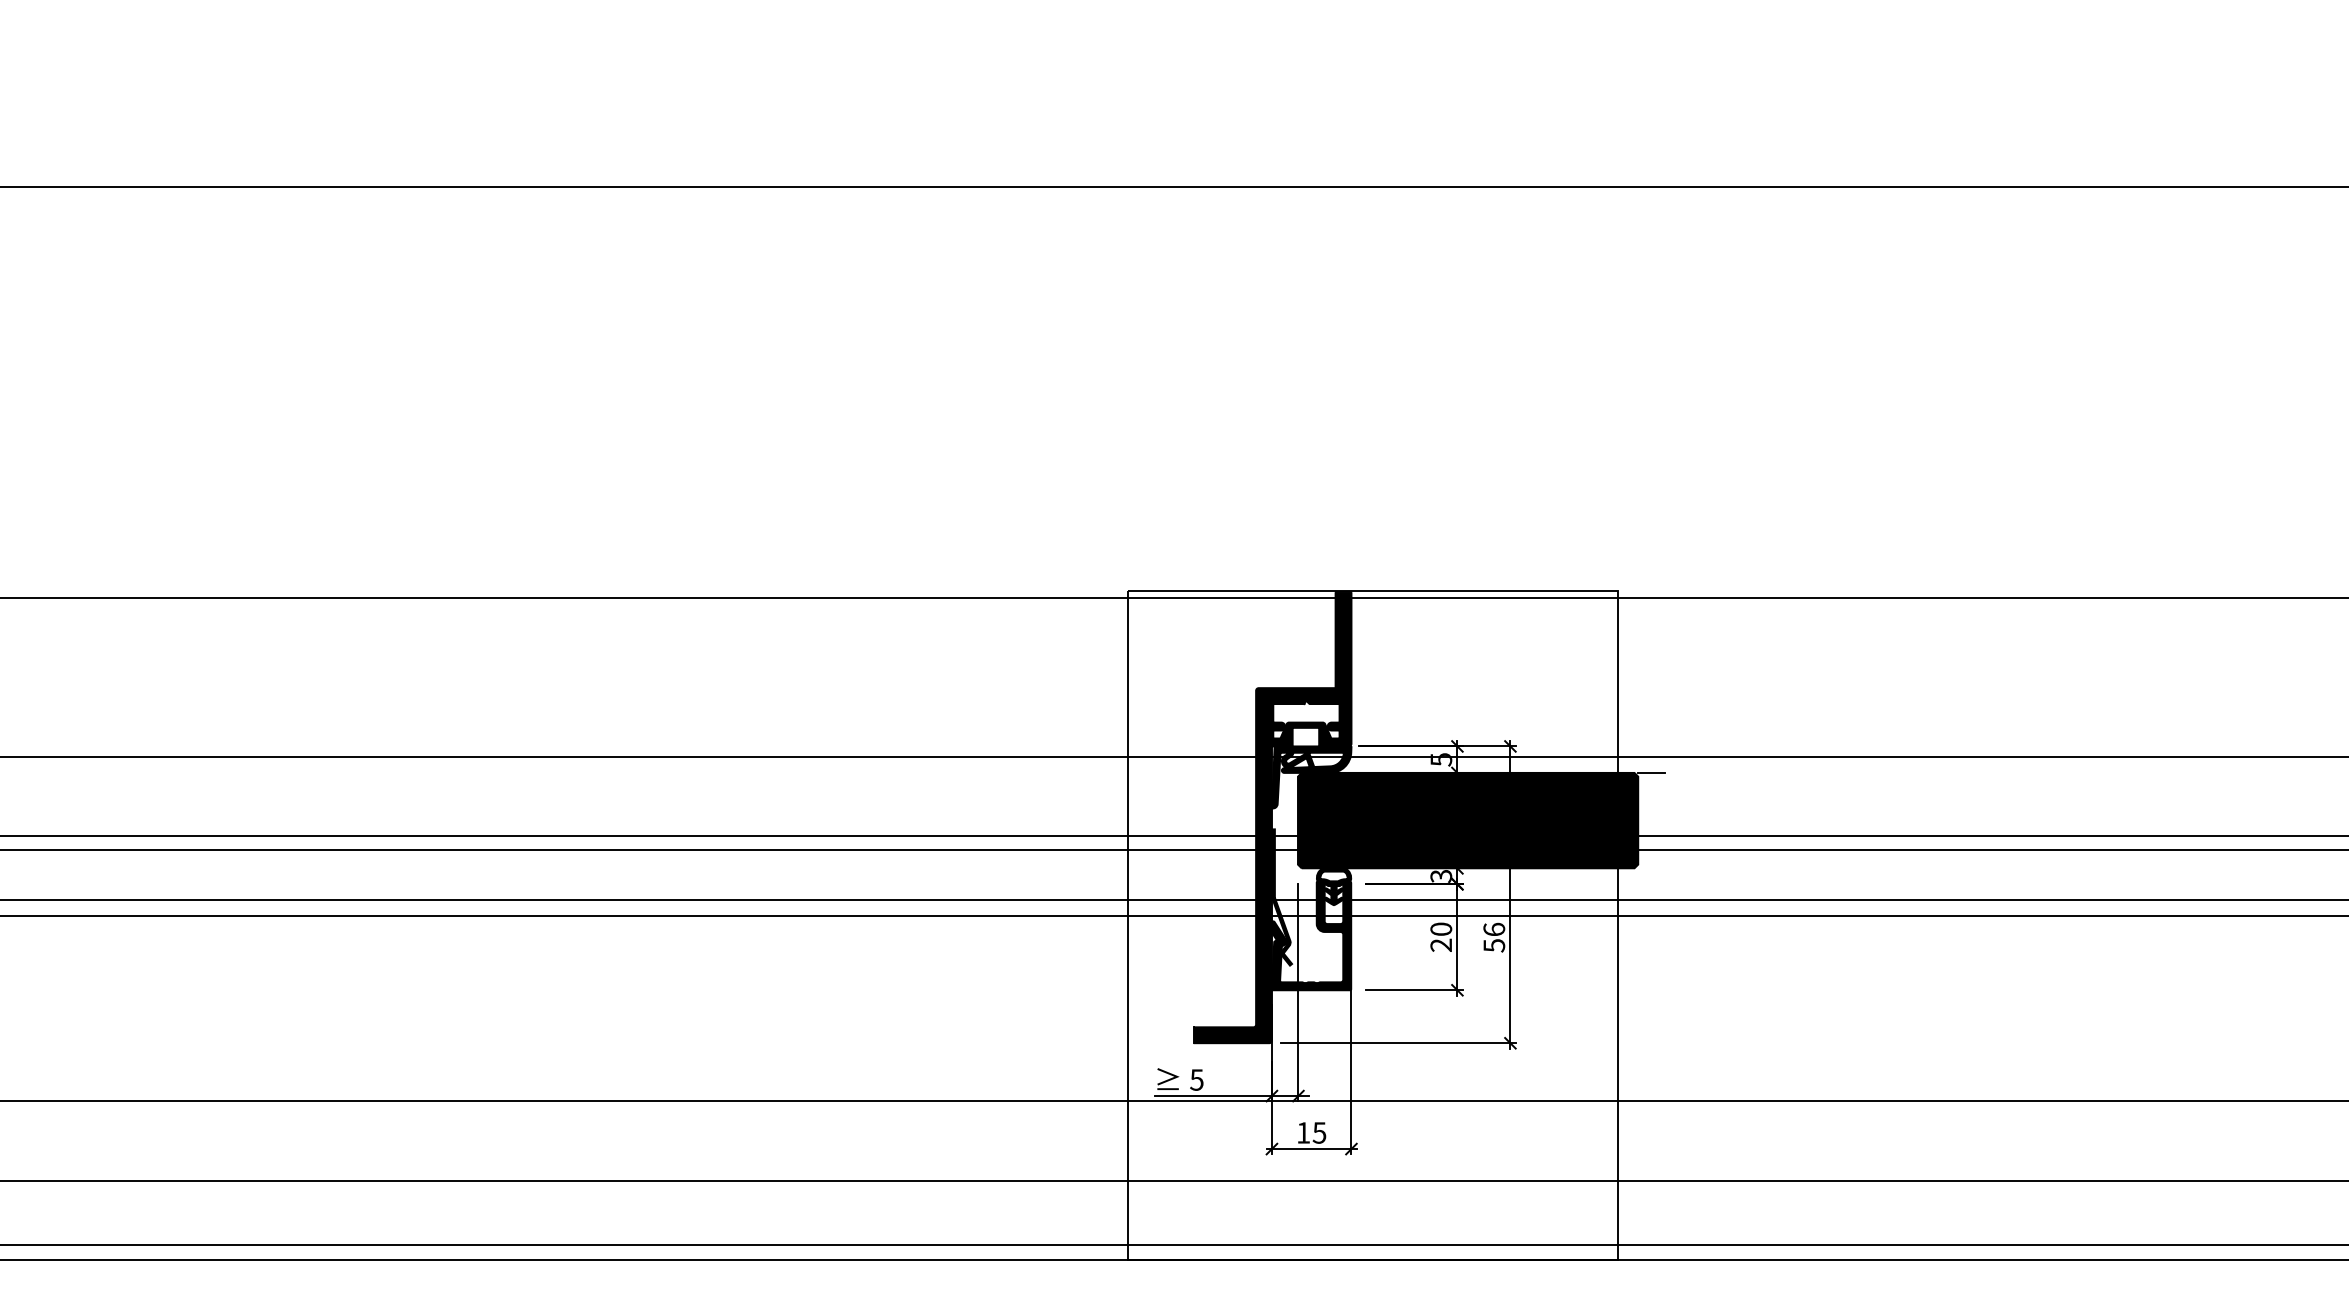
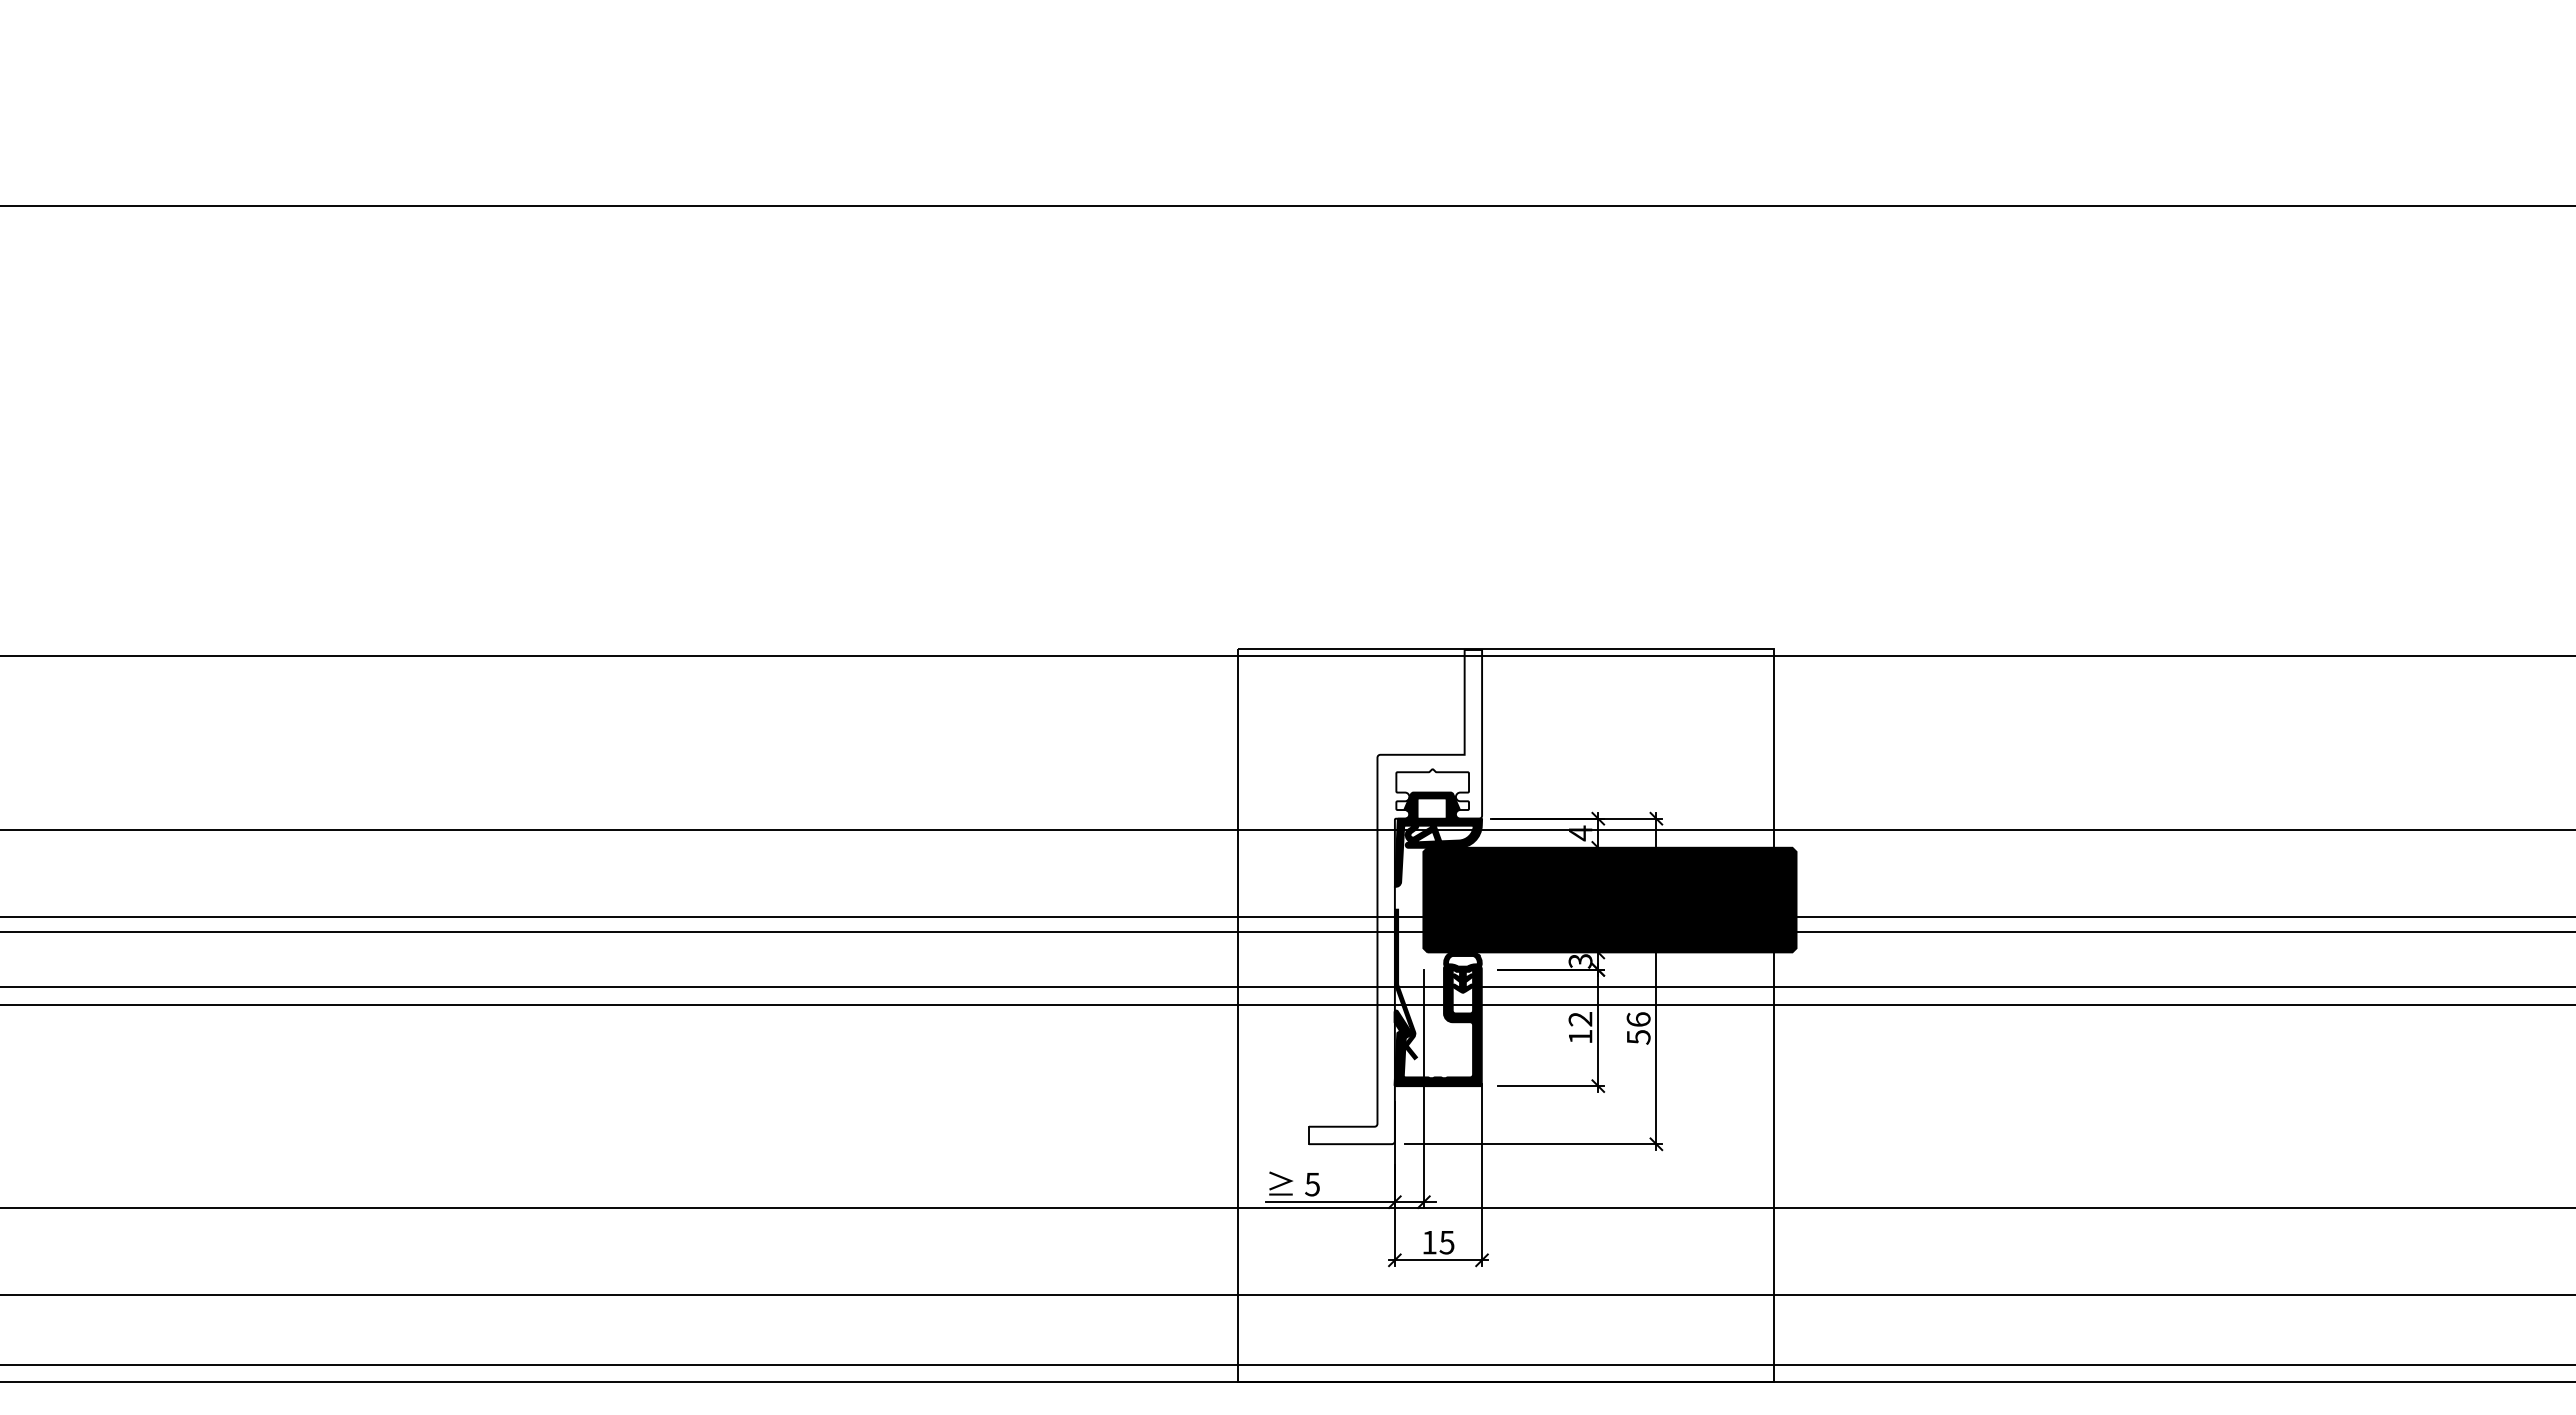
text: (1441, 759) -> (1580, 833), 5 -> 4
line: (1650, 772) -> (1810, 847), removed
fill: (1272, 817) -> (1395, 896), removed
text: (1441, 937) -> (1580, 1028), 20 -> 12

